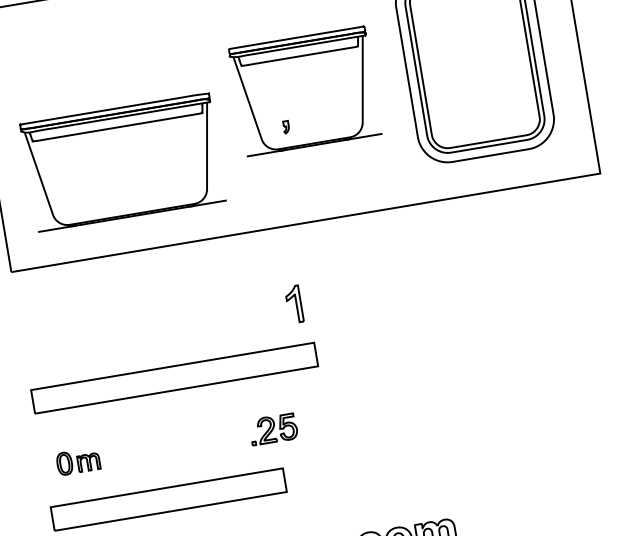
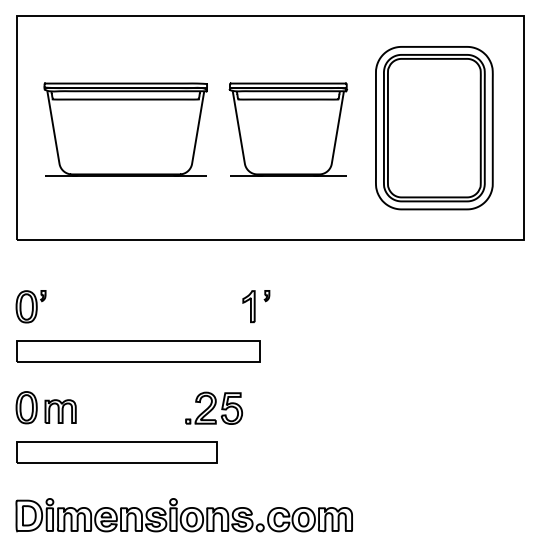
part: (285, 127) -> (266, 296), moved
part: (123, 162) -> (125, 129), moved
part: (40, 346) -> (30, 306), added
part: (272, 428) -> (213, 407), size x1.43
part: (77, 461) -> (45, 407), size x1.67

